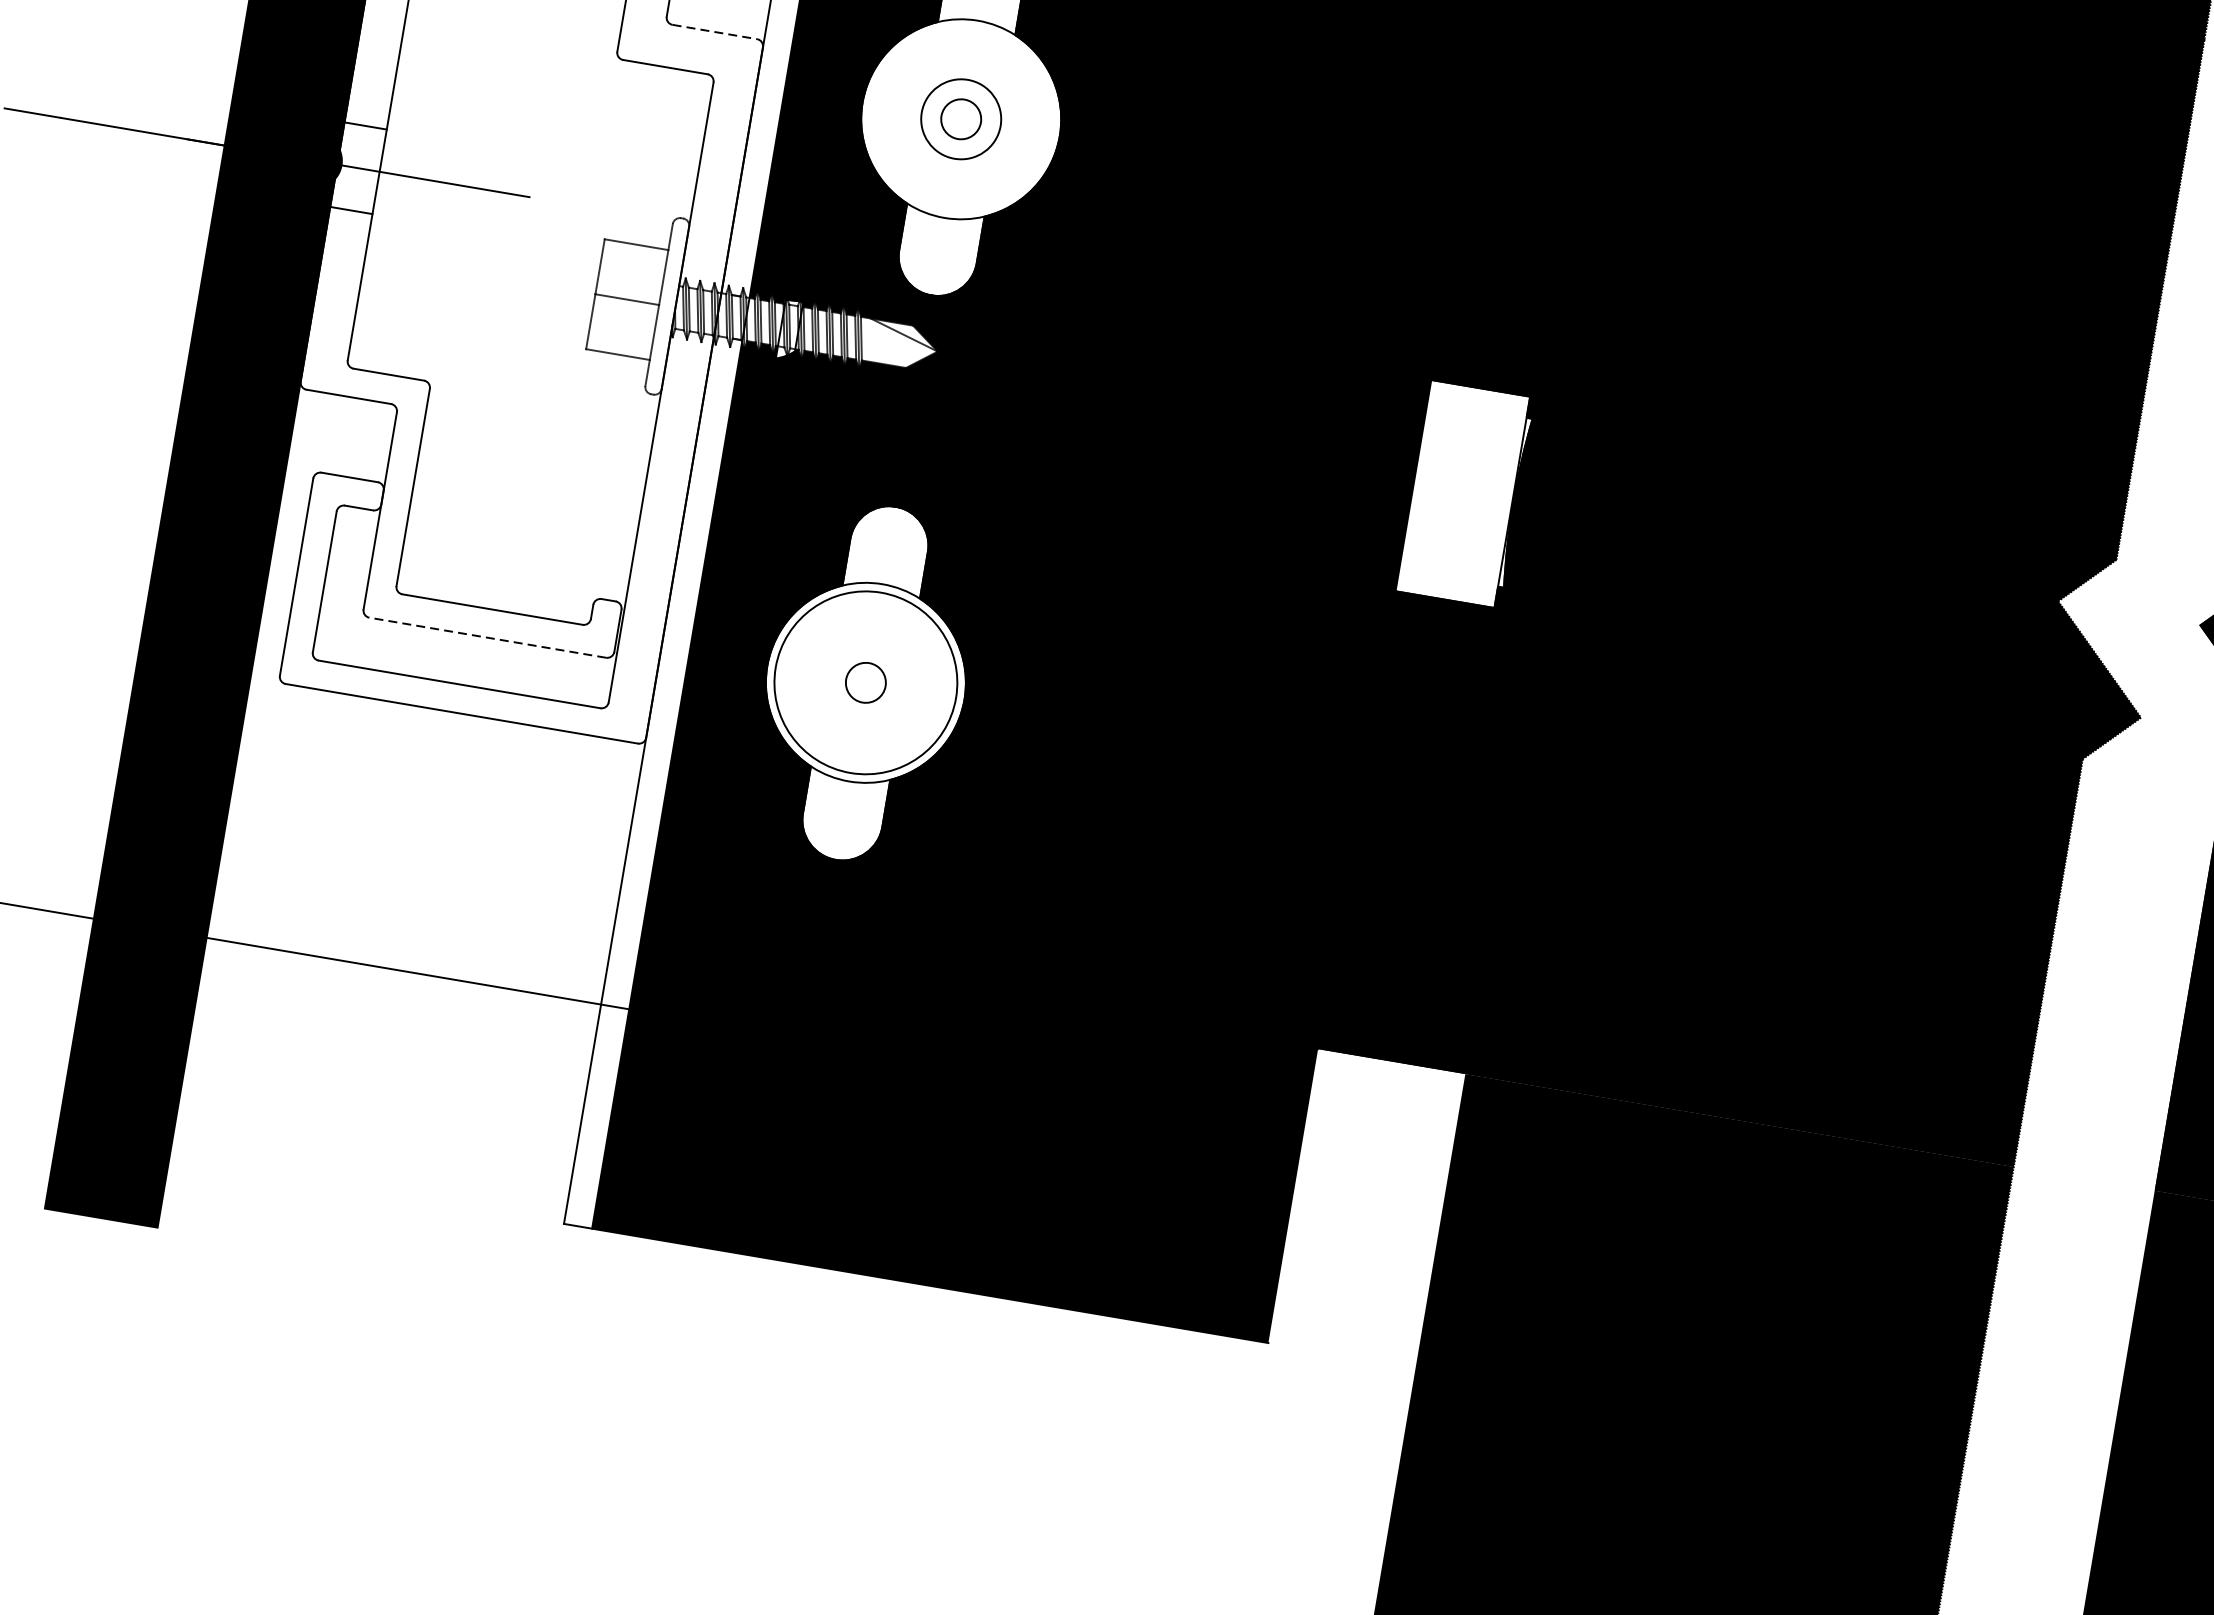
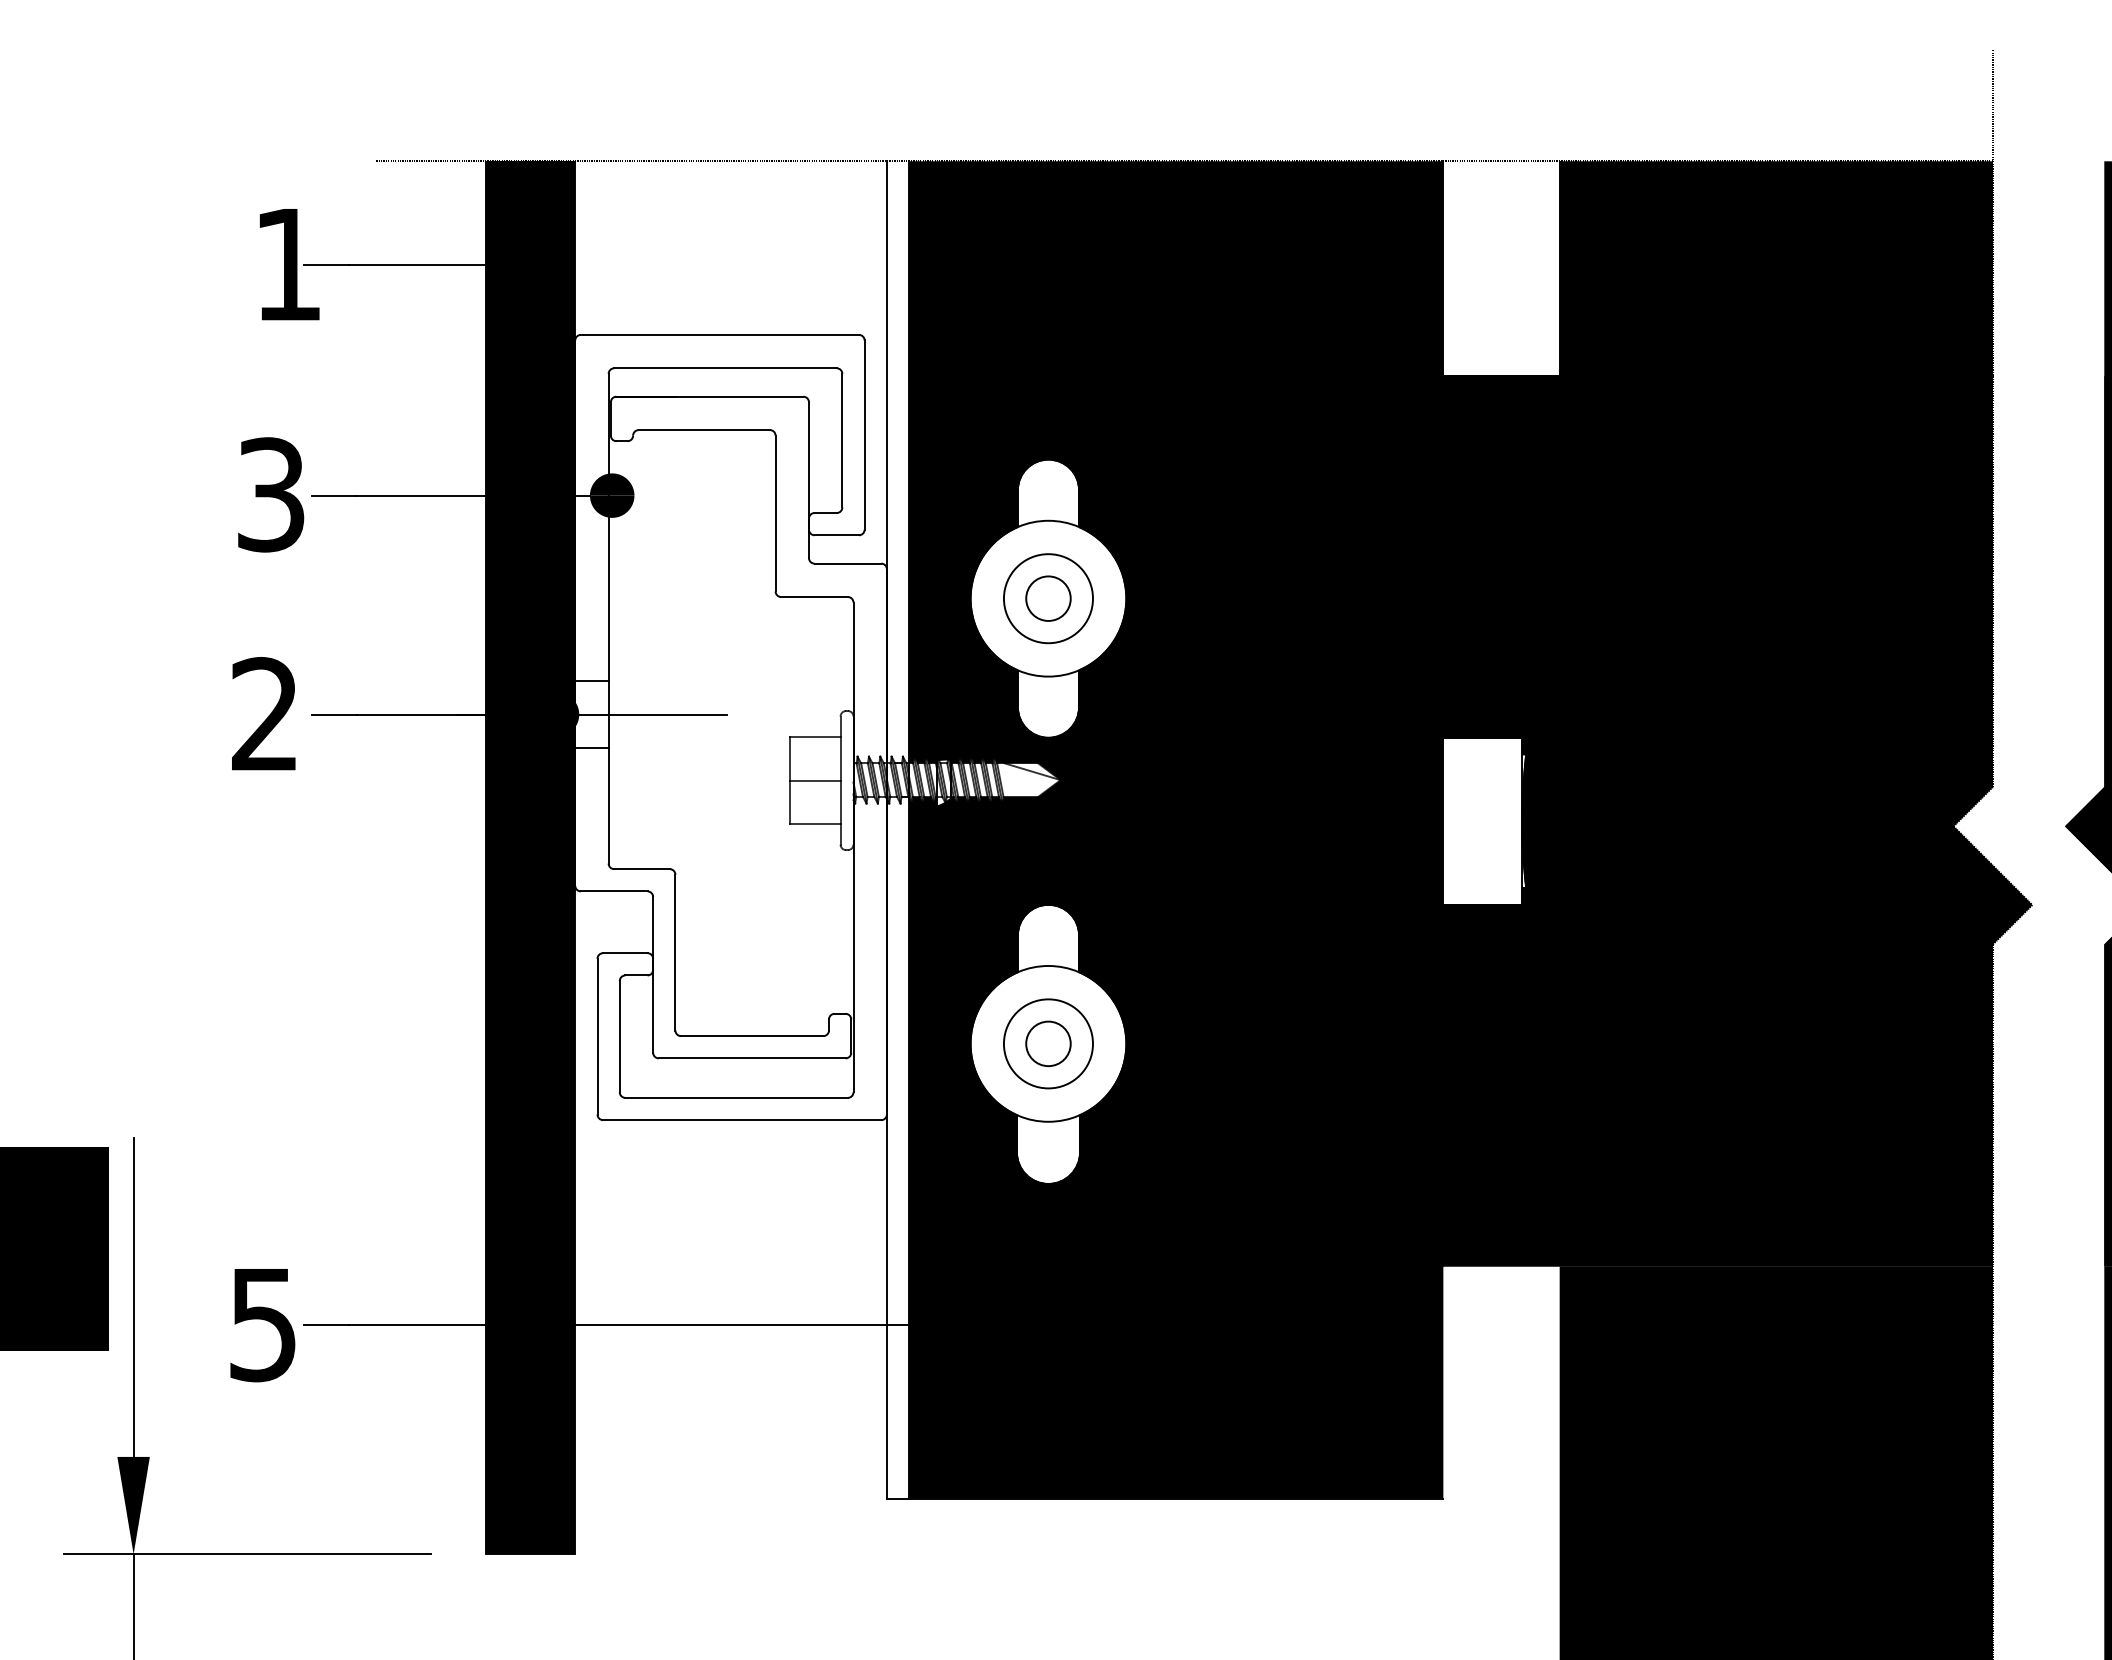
line: (715, 31) -> (848, 563), dashed -> solid
circle: (961, 119) -> (1048, 598), size x1.43
circle: (961, 119) -> (1048, 598), size x1.43
line: (486, 637) -> (751, 1058), dashed -> solid
circle: (866, 682) -> (1048, 1043), size x0.62
circle: (866, 682) -> (1048, 1043), size x1.43

